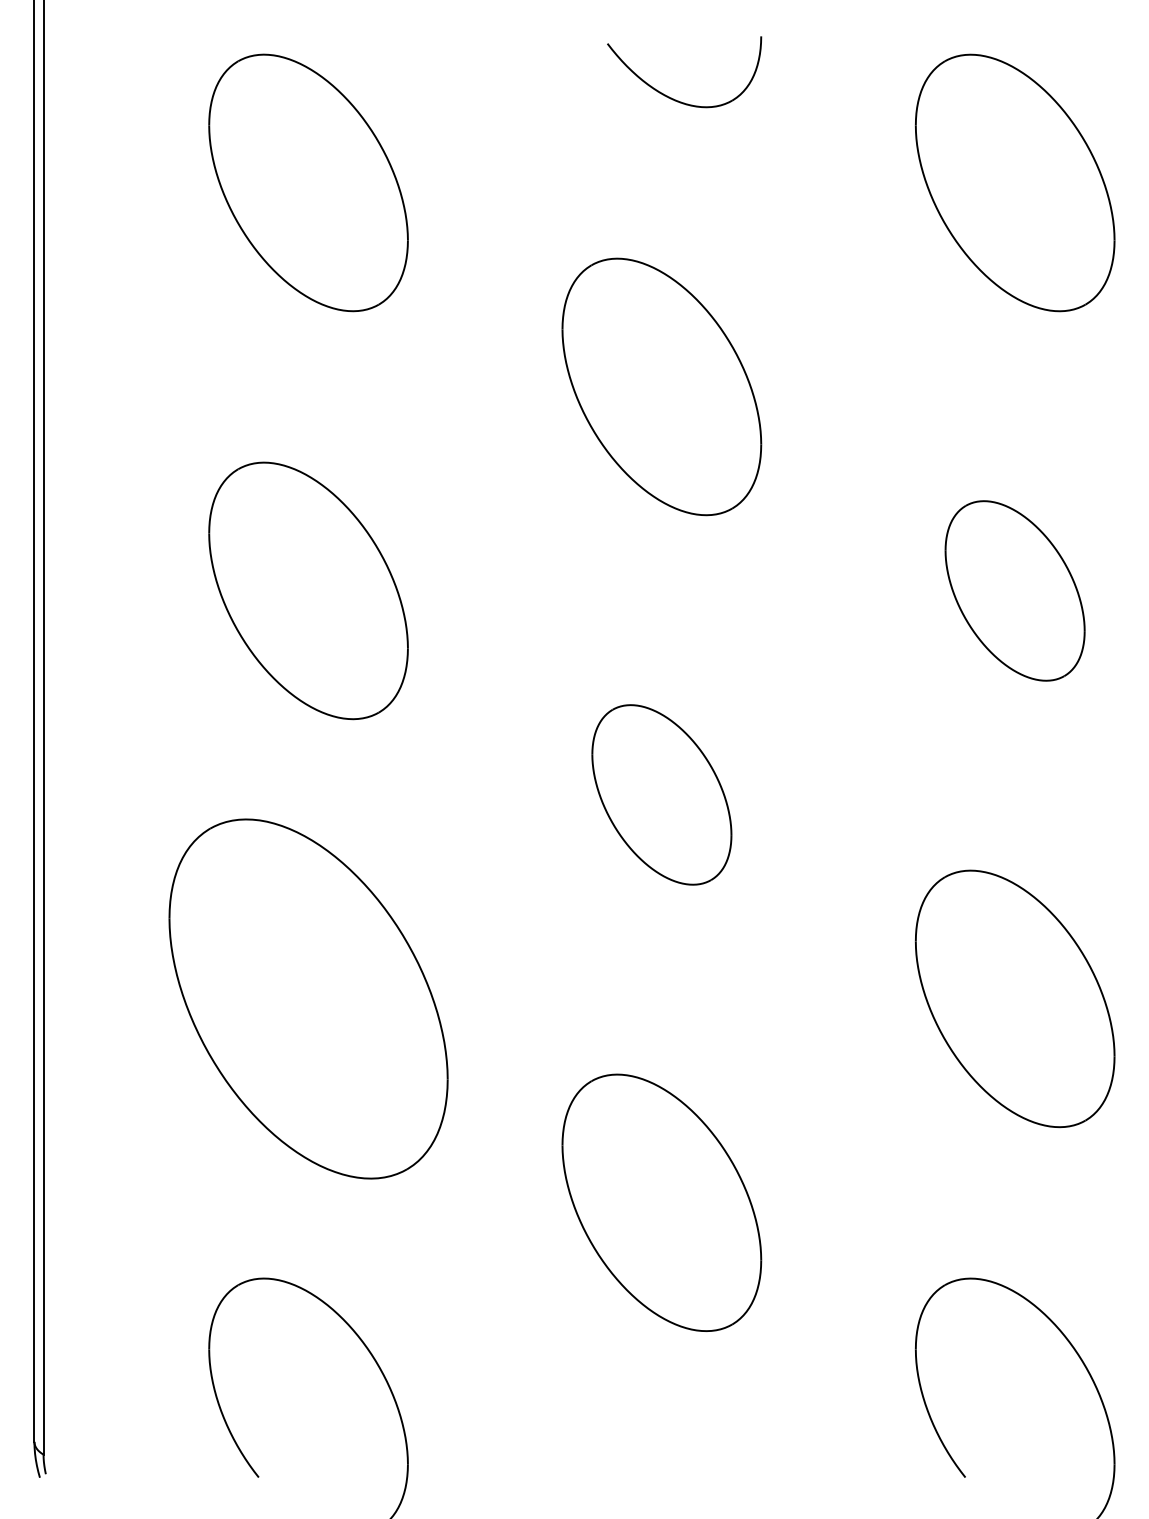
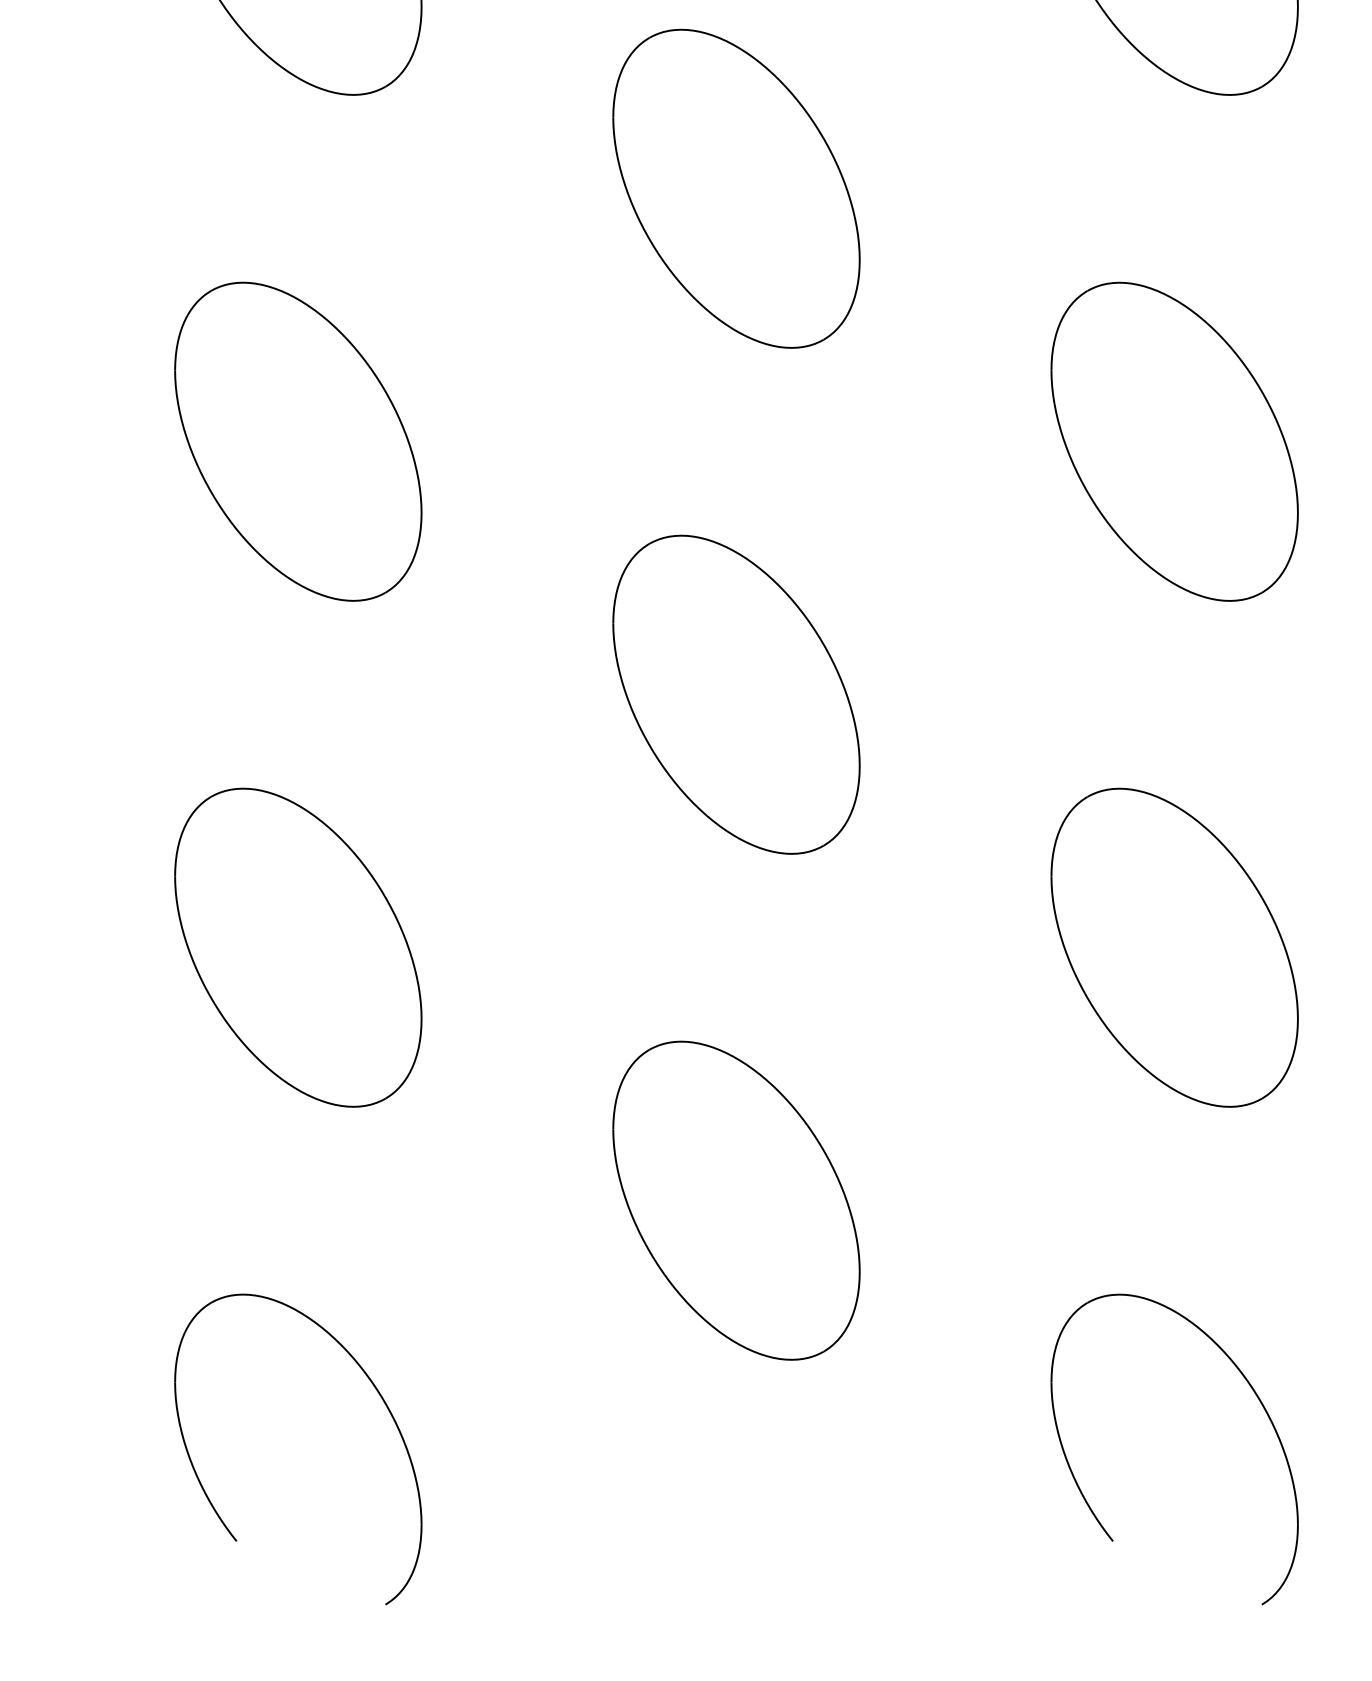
part: (1014, 590) -> (1173, 441), size x1.43
part: (661, 794) -> (736, 694), size x1.43
part: (308, 998) -> (298, 947), size x0.71

